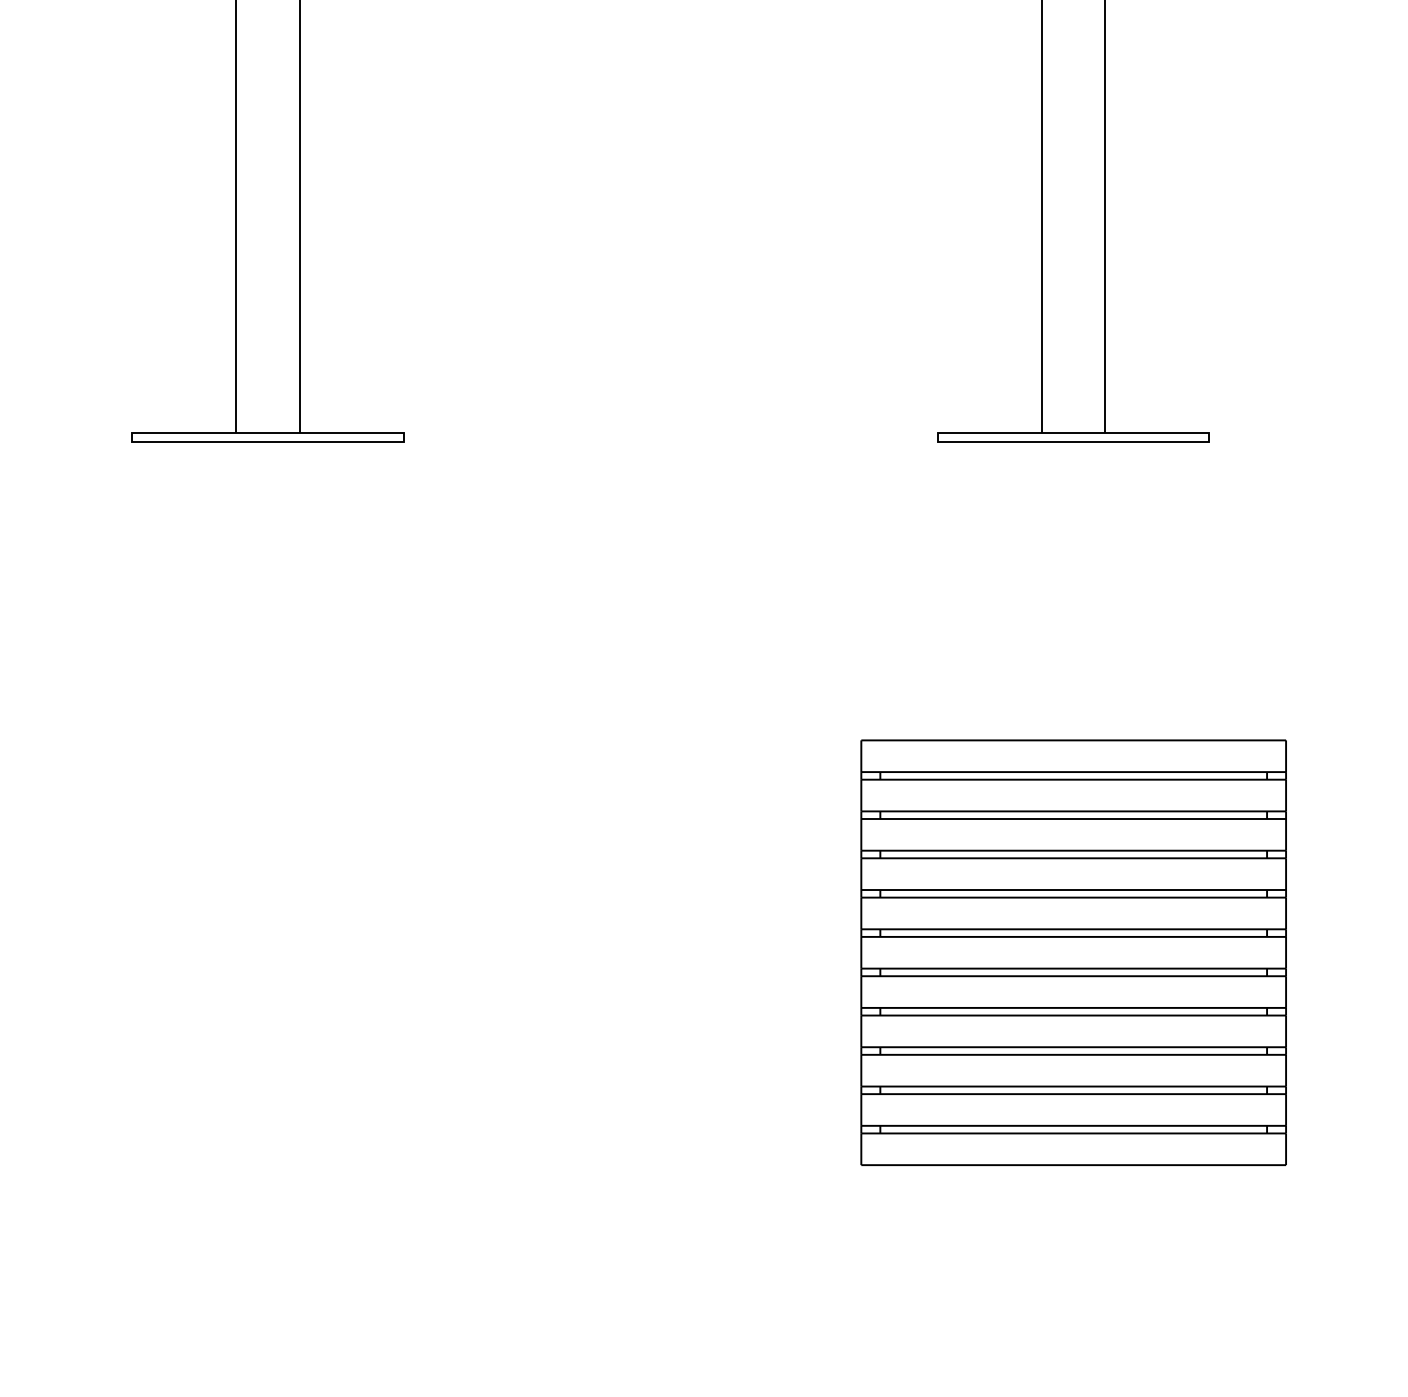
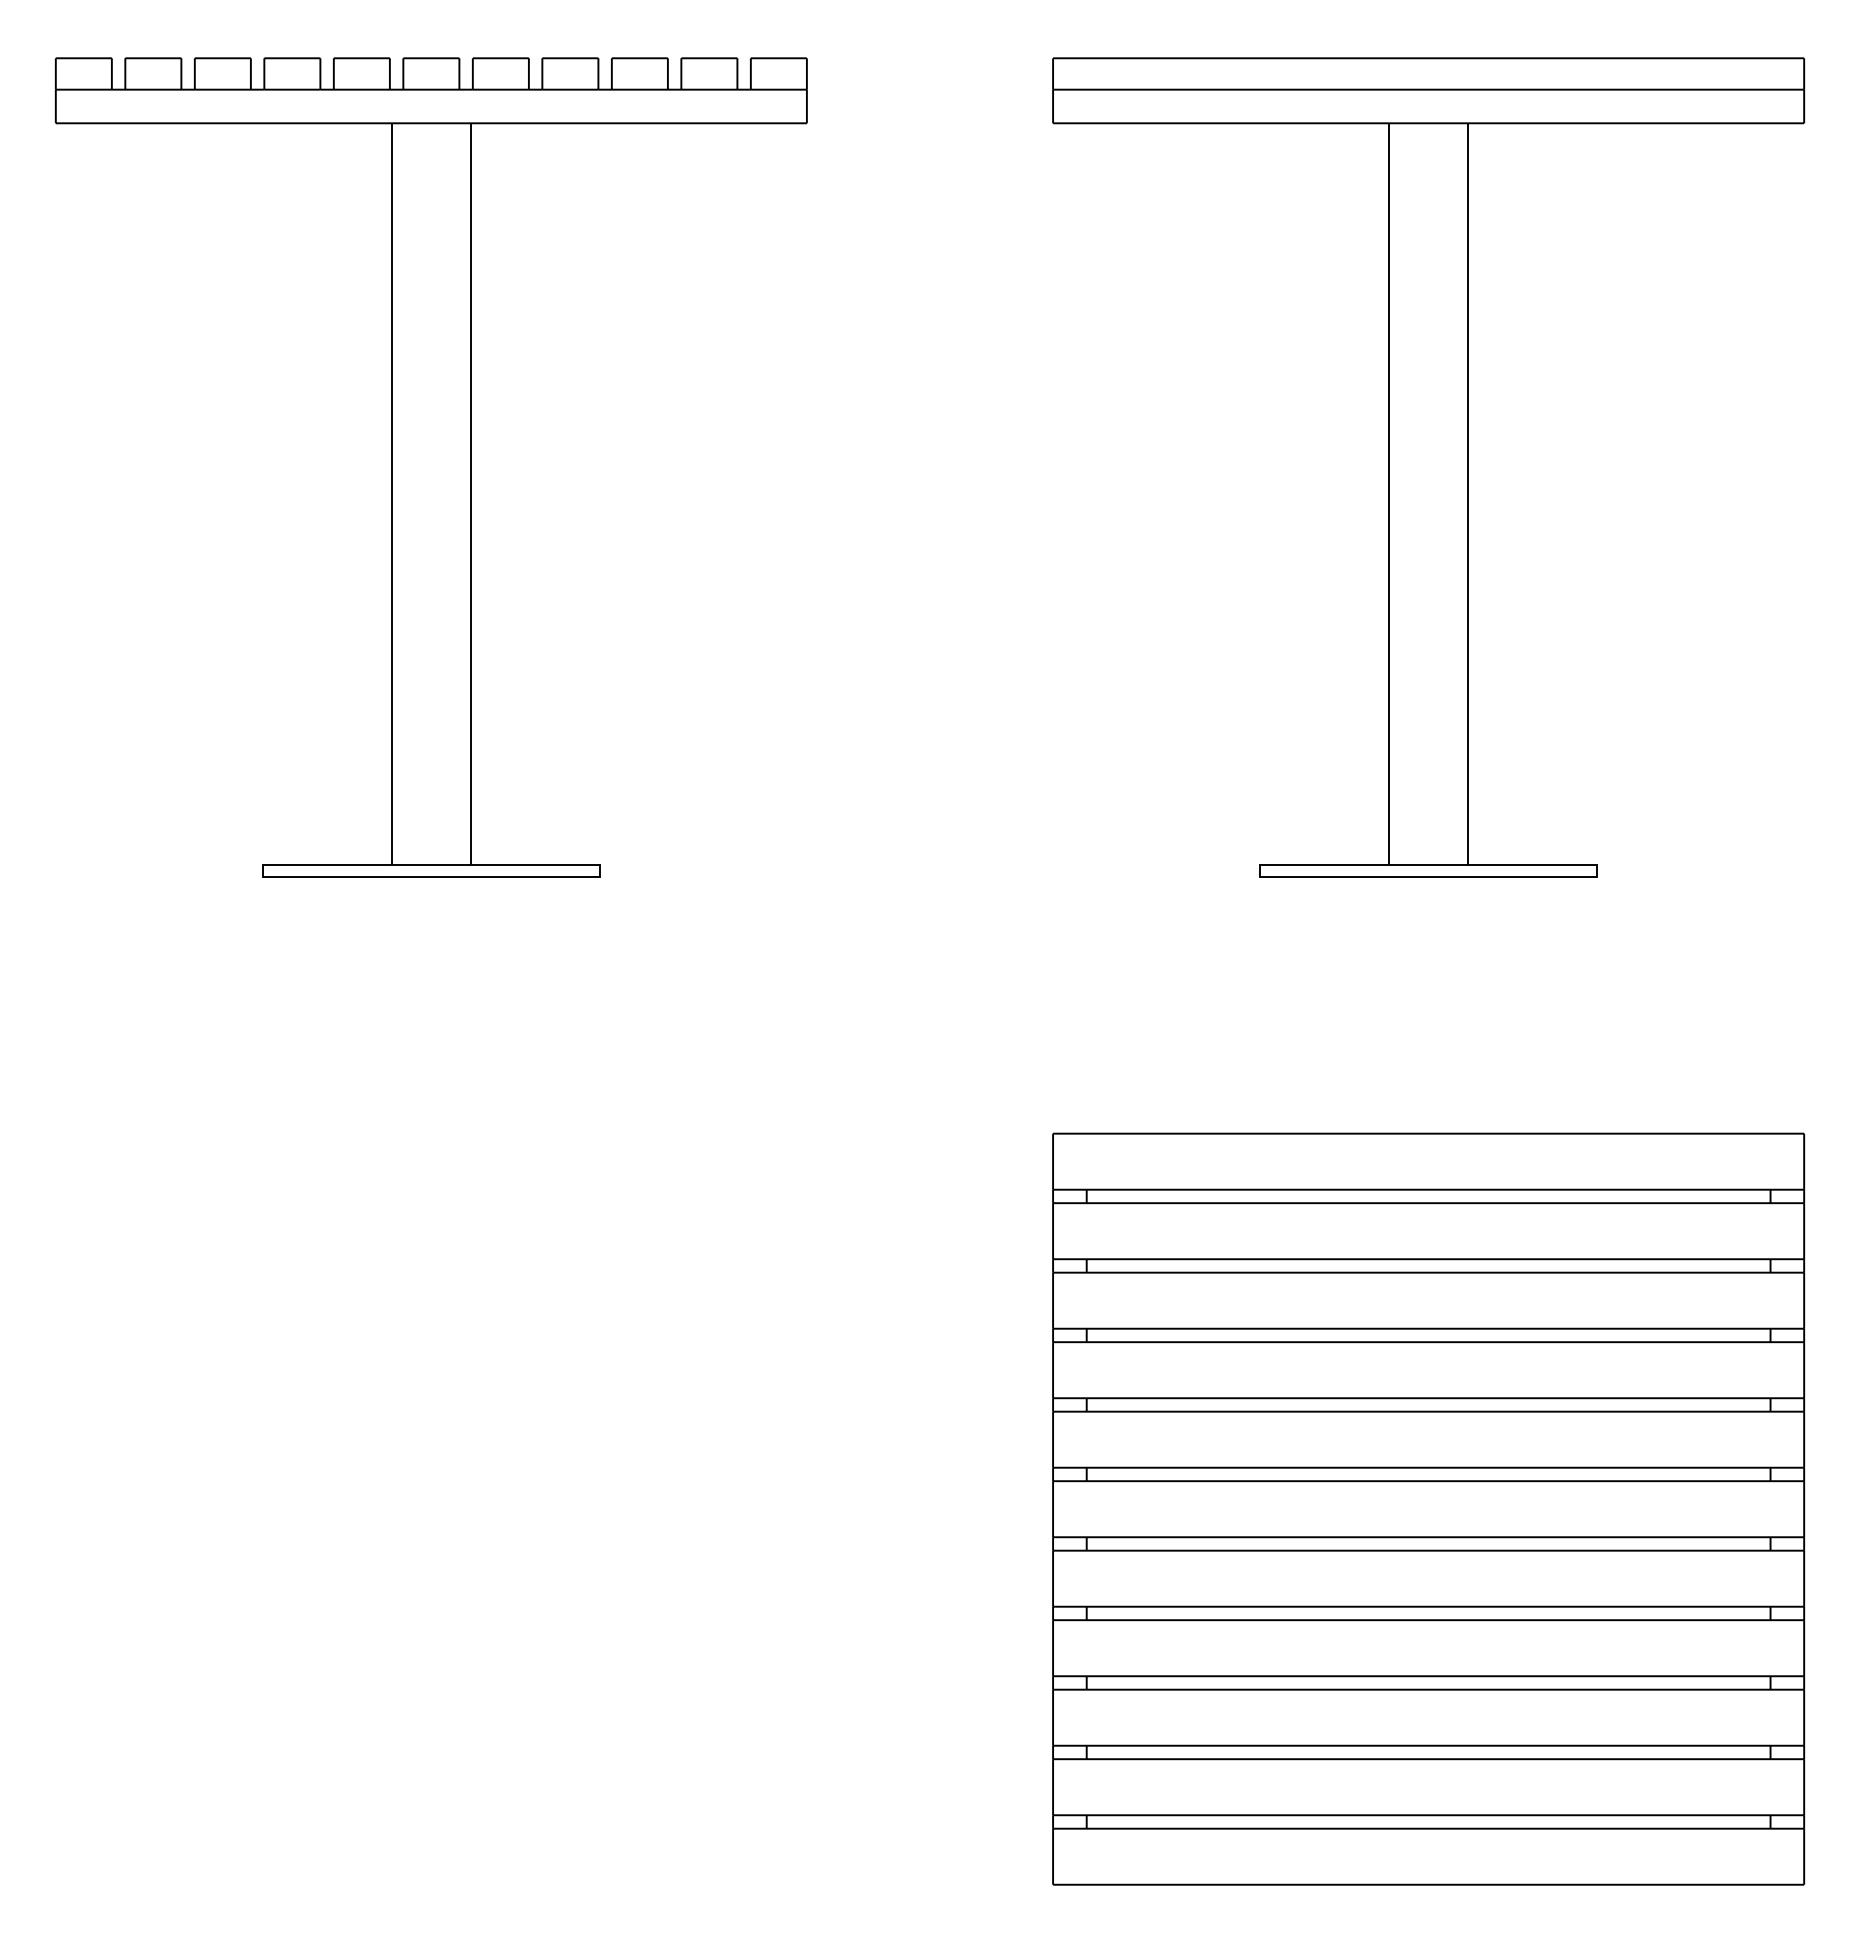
part: (1073, 952) -> (1428, 1508), size x1.43

